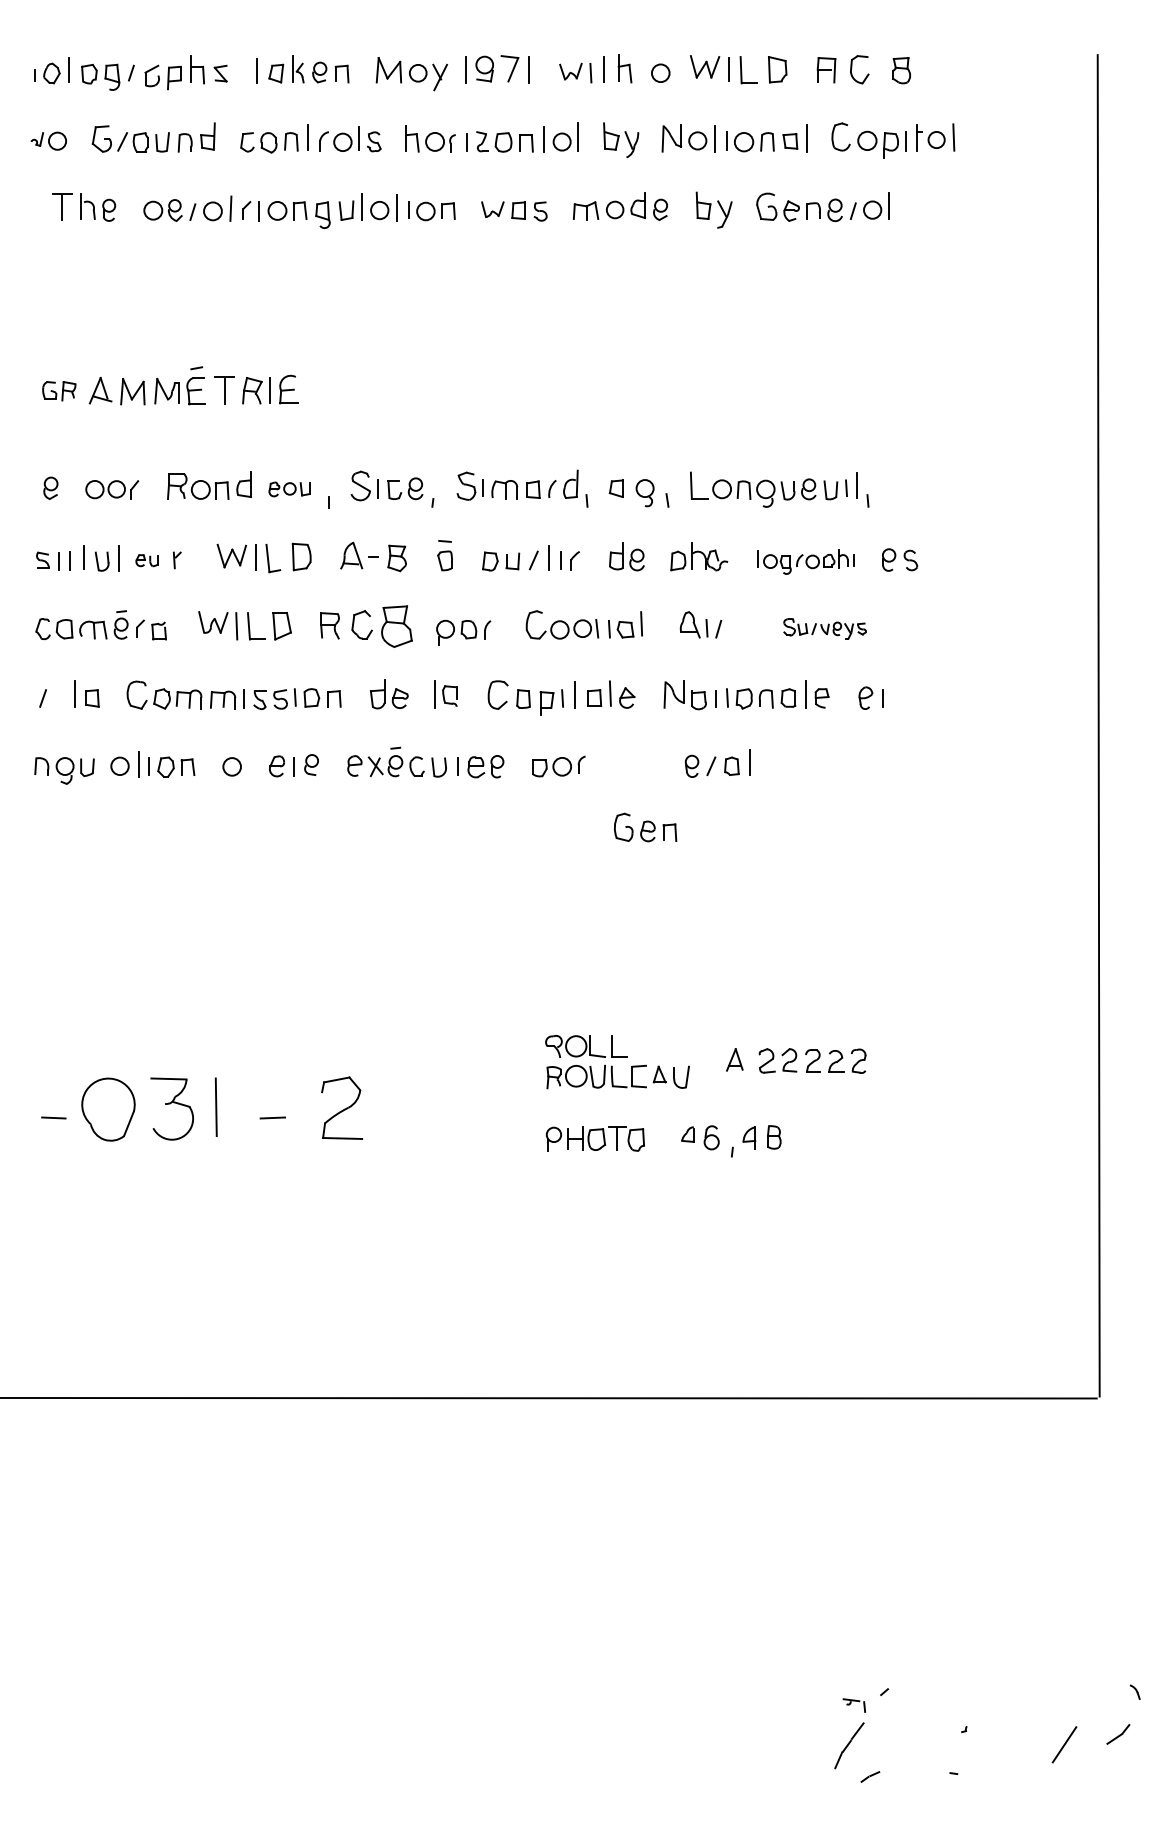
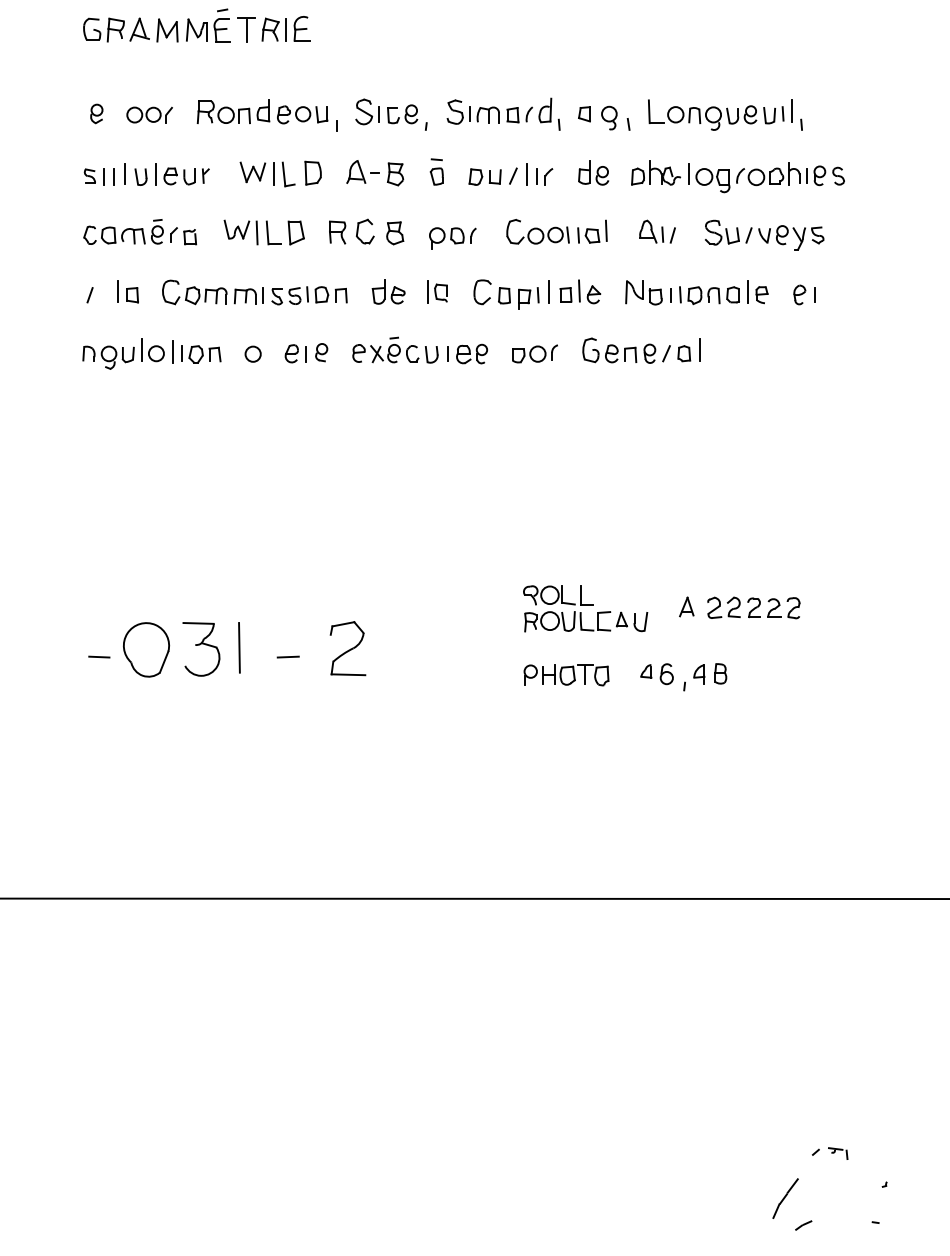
part: (59, 391) -> (104, 30), size x1.43
part: (289, 489) -> (302, 114), size x1.43
part: (146, 560) -> (179, 176), size x1.67
part: (805, 561) -> (747, 177), size x1.43
part: (396, 626) -> (394, 233), size x0.62
part: (824, 628) -> (764, 234), size x1.67
line: (103, 762) -> (142, 350), added
part: (645, 827) -> (609, 350), moved
part: (854, 1705) -> (838, 1153), moved

